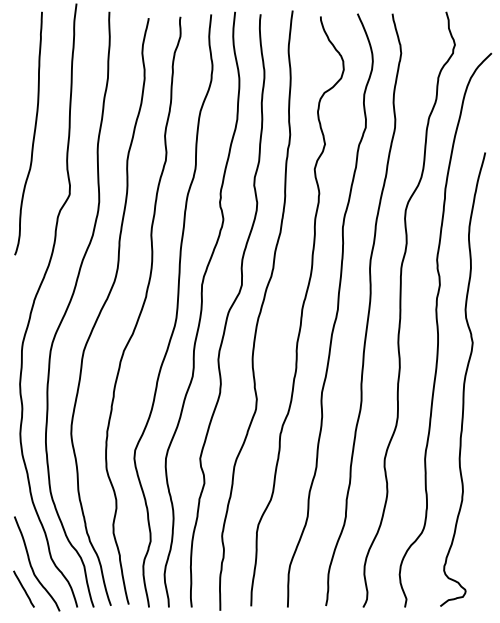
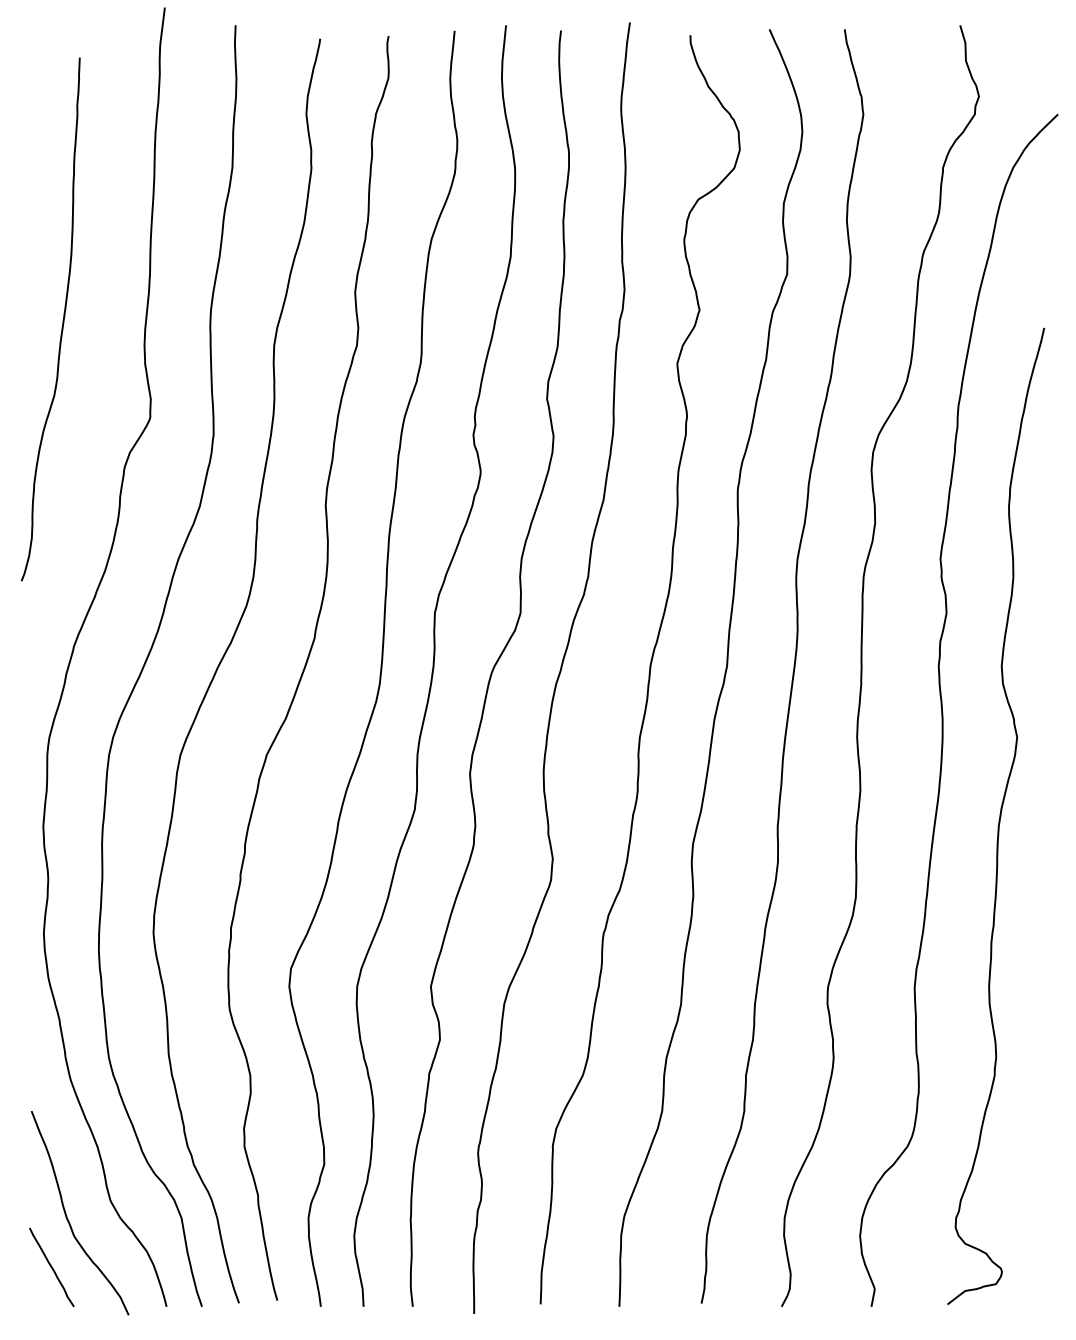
curve: (33, 133) -> (61, 319), moved

